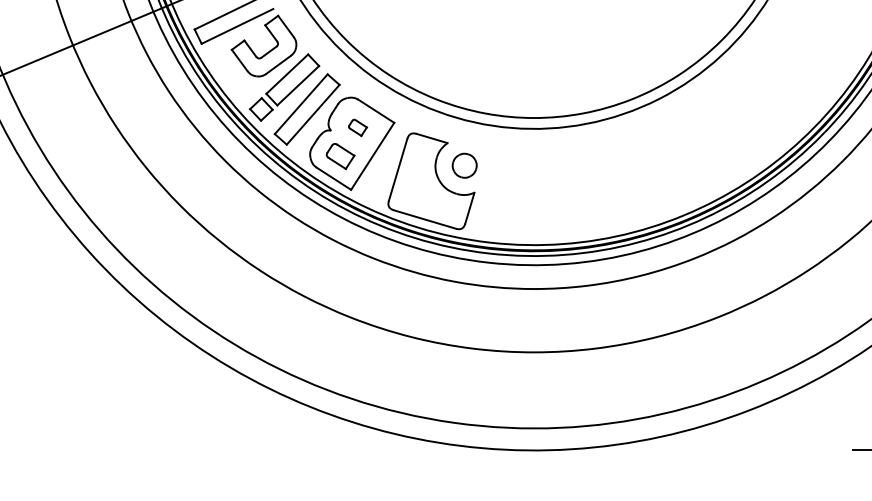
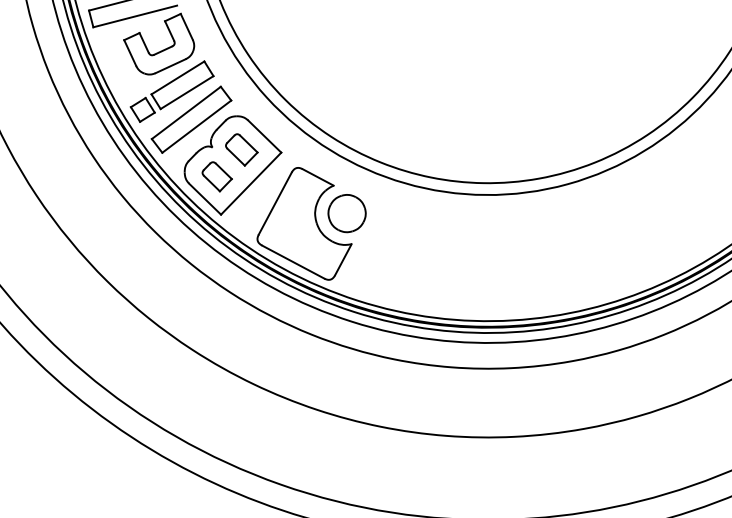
part: (357, 127) -> (241, 149), size x1.67
part: (464, 165) -> (346, 213), size x1.43

